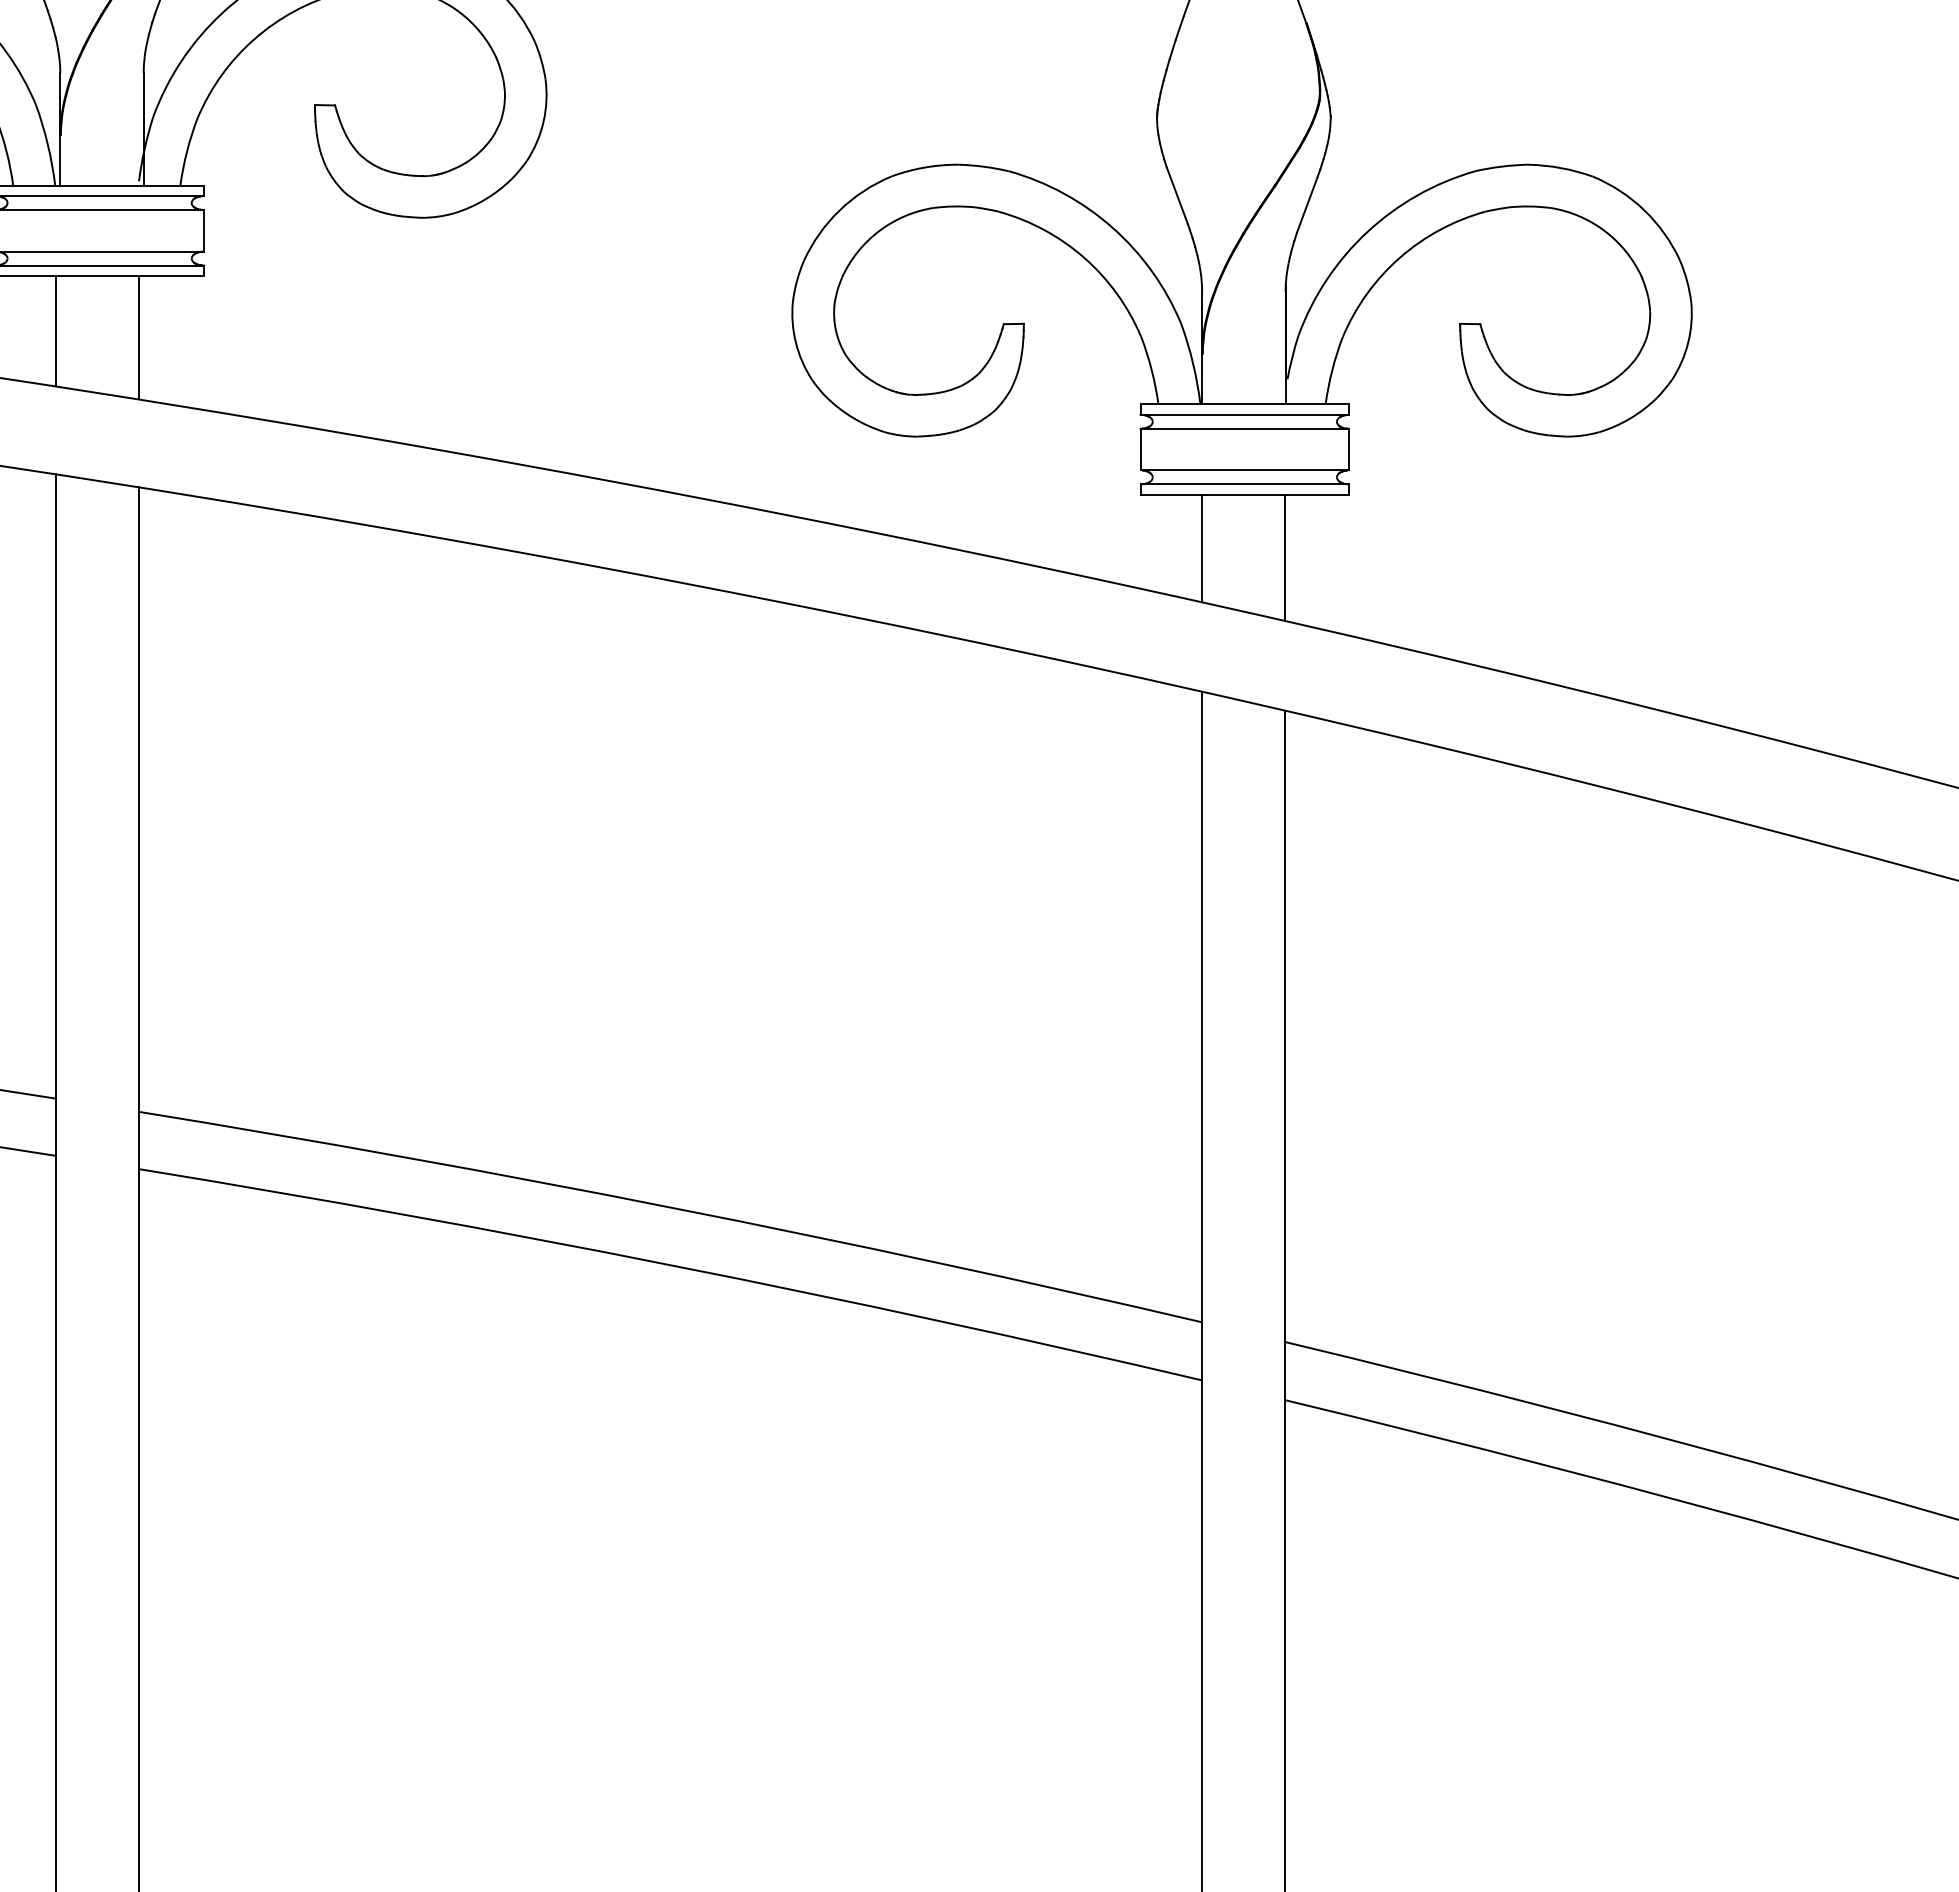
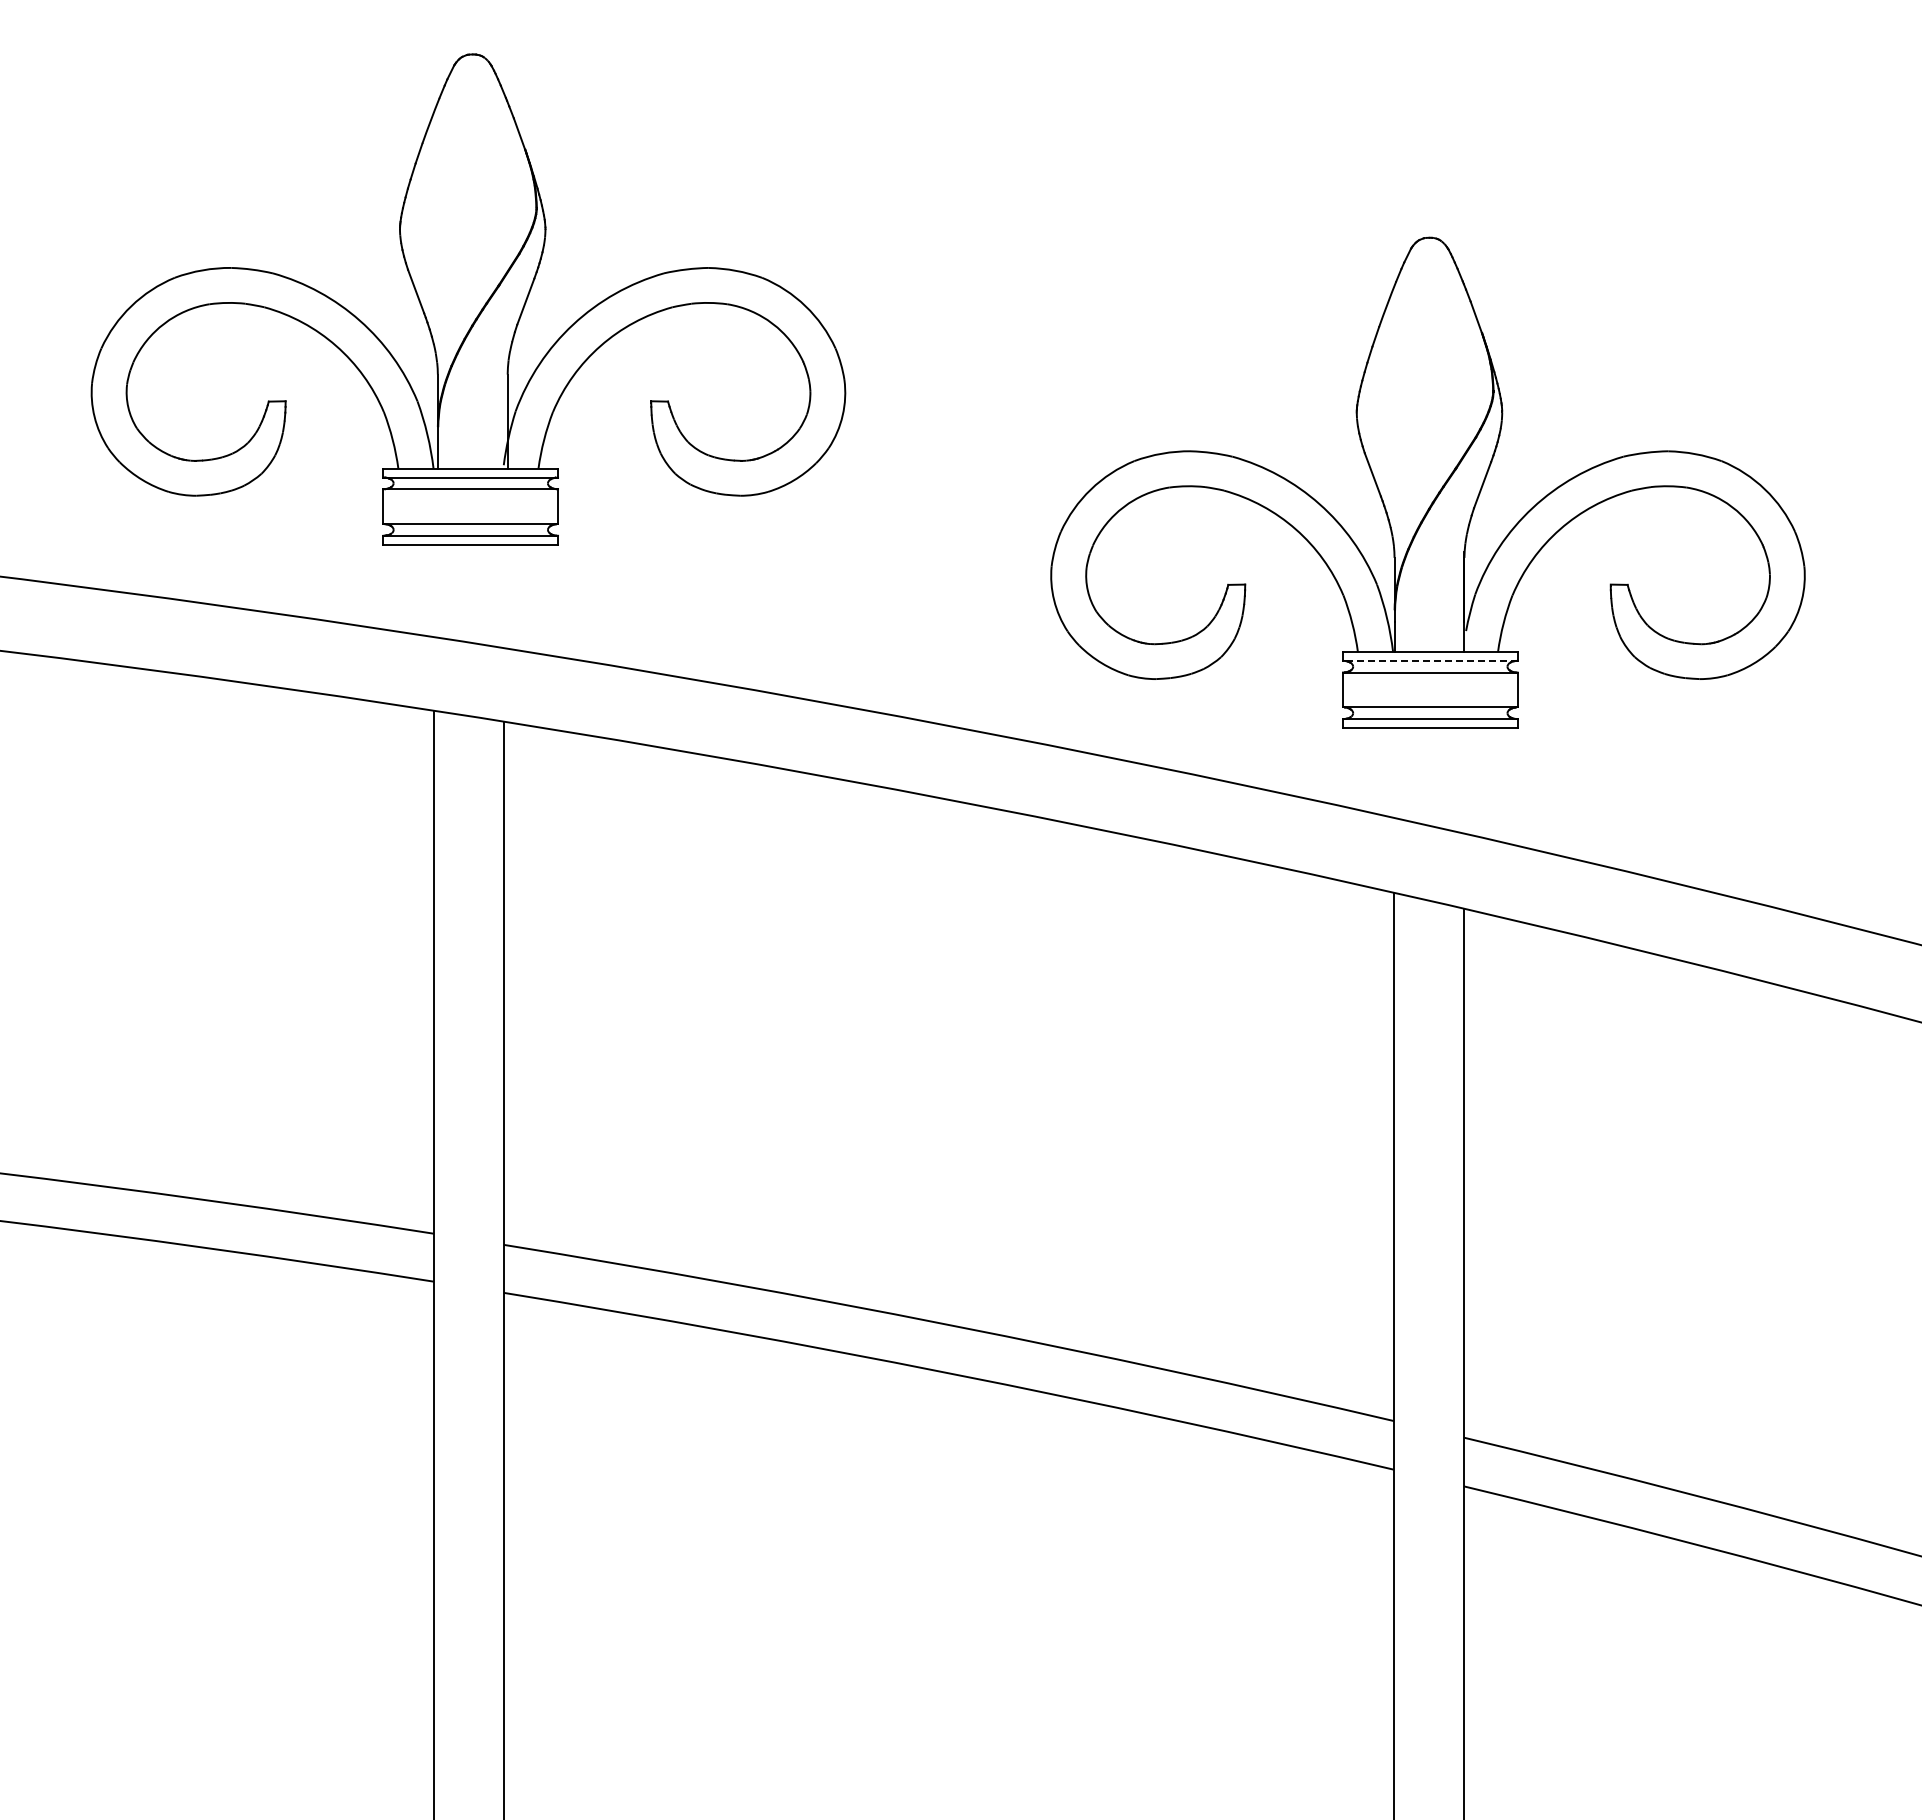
line: (55, 330) -> (433, 590), removed
line: (138, 336) -> (503, 595), removed
line: (1243, 414) -> (1429, 660), solid -> dashed
line: (1202, 548) -> (1394, 772), removed
line: (1285, 557) -> (1464, 780), removed

